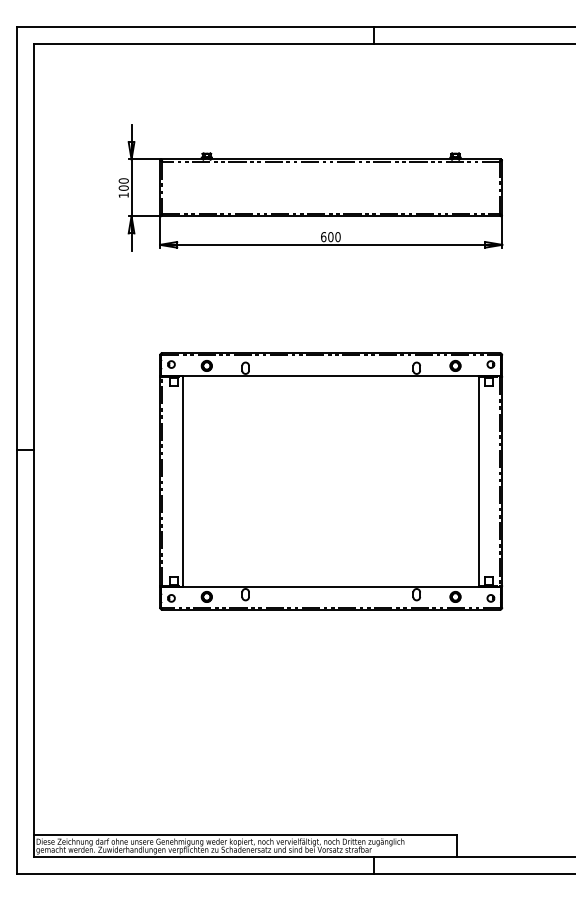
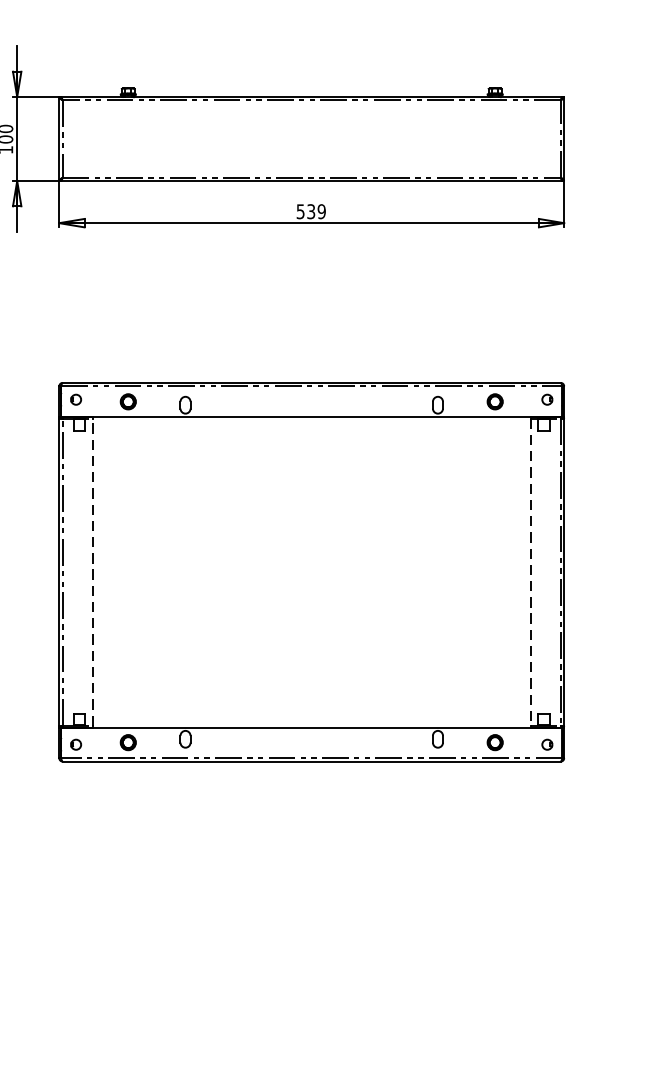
text: (330, 237) -> (310, 212), 600 -> 539
line: (182, 480) -> (92, 570), solid -> dashed
line: (479, 481) -> (530, 572), solid -> dashed

